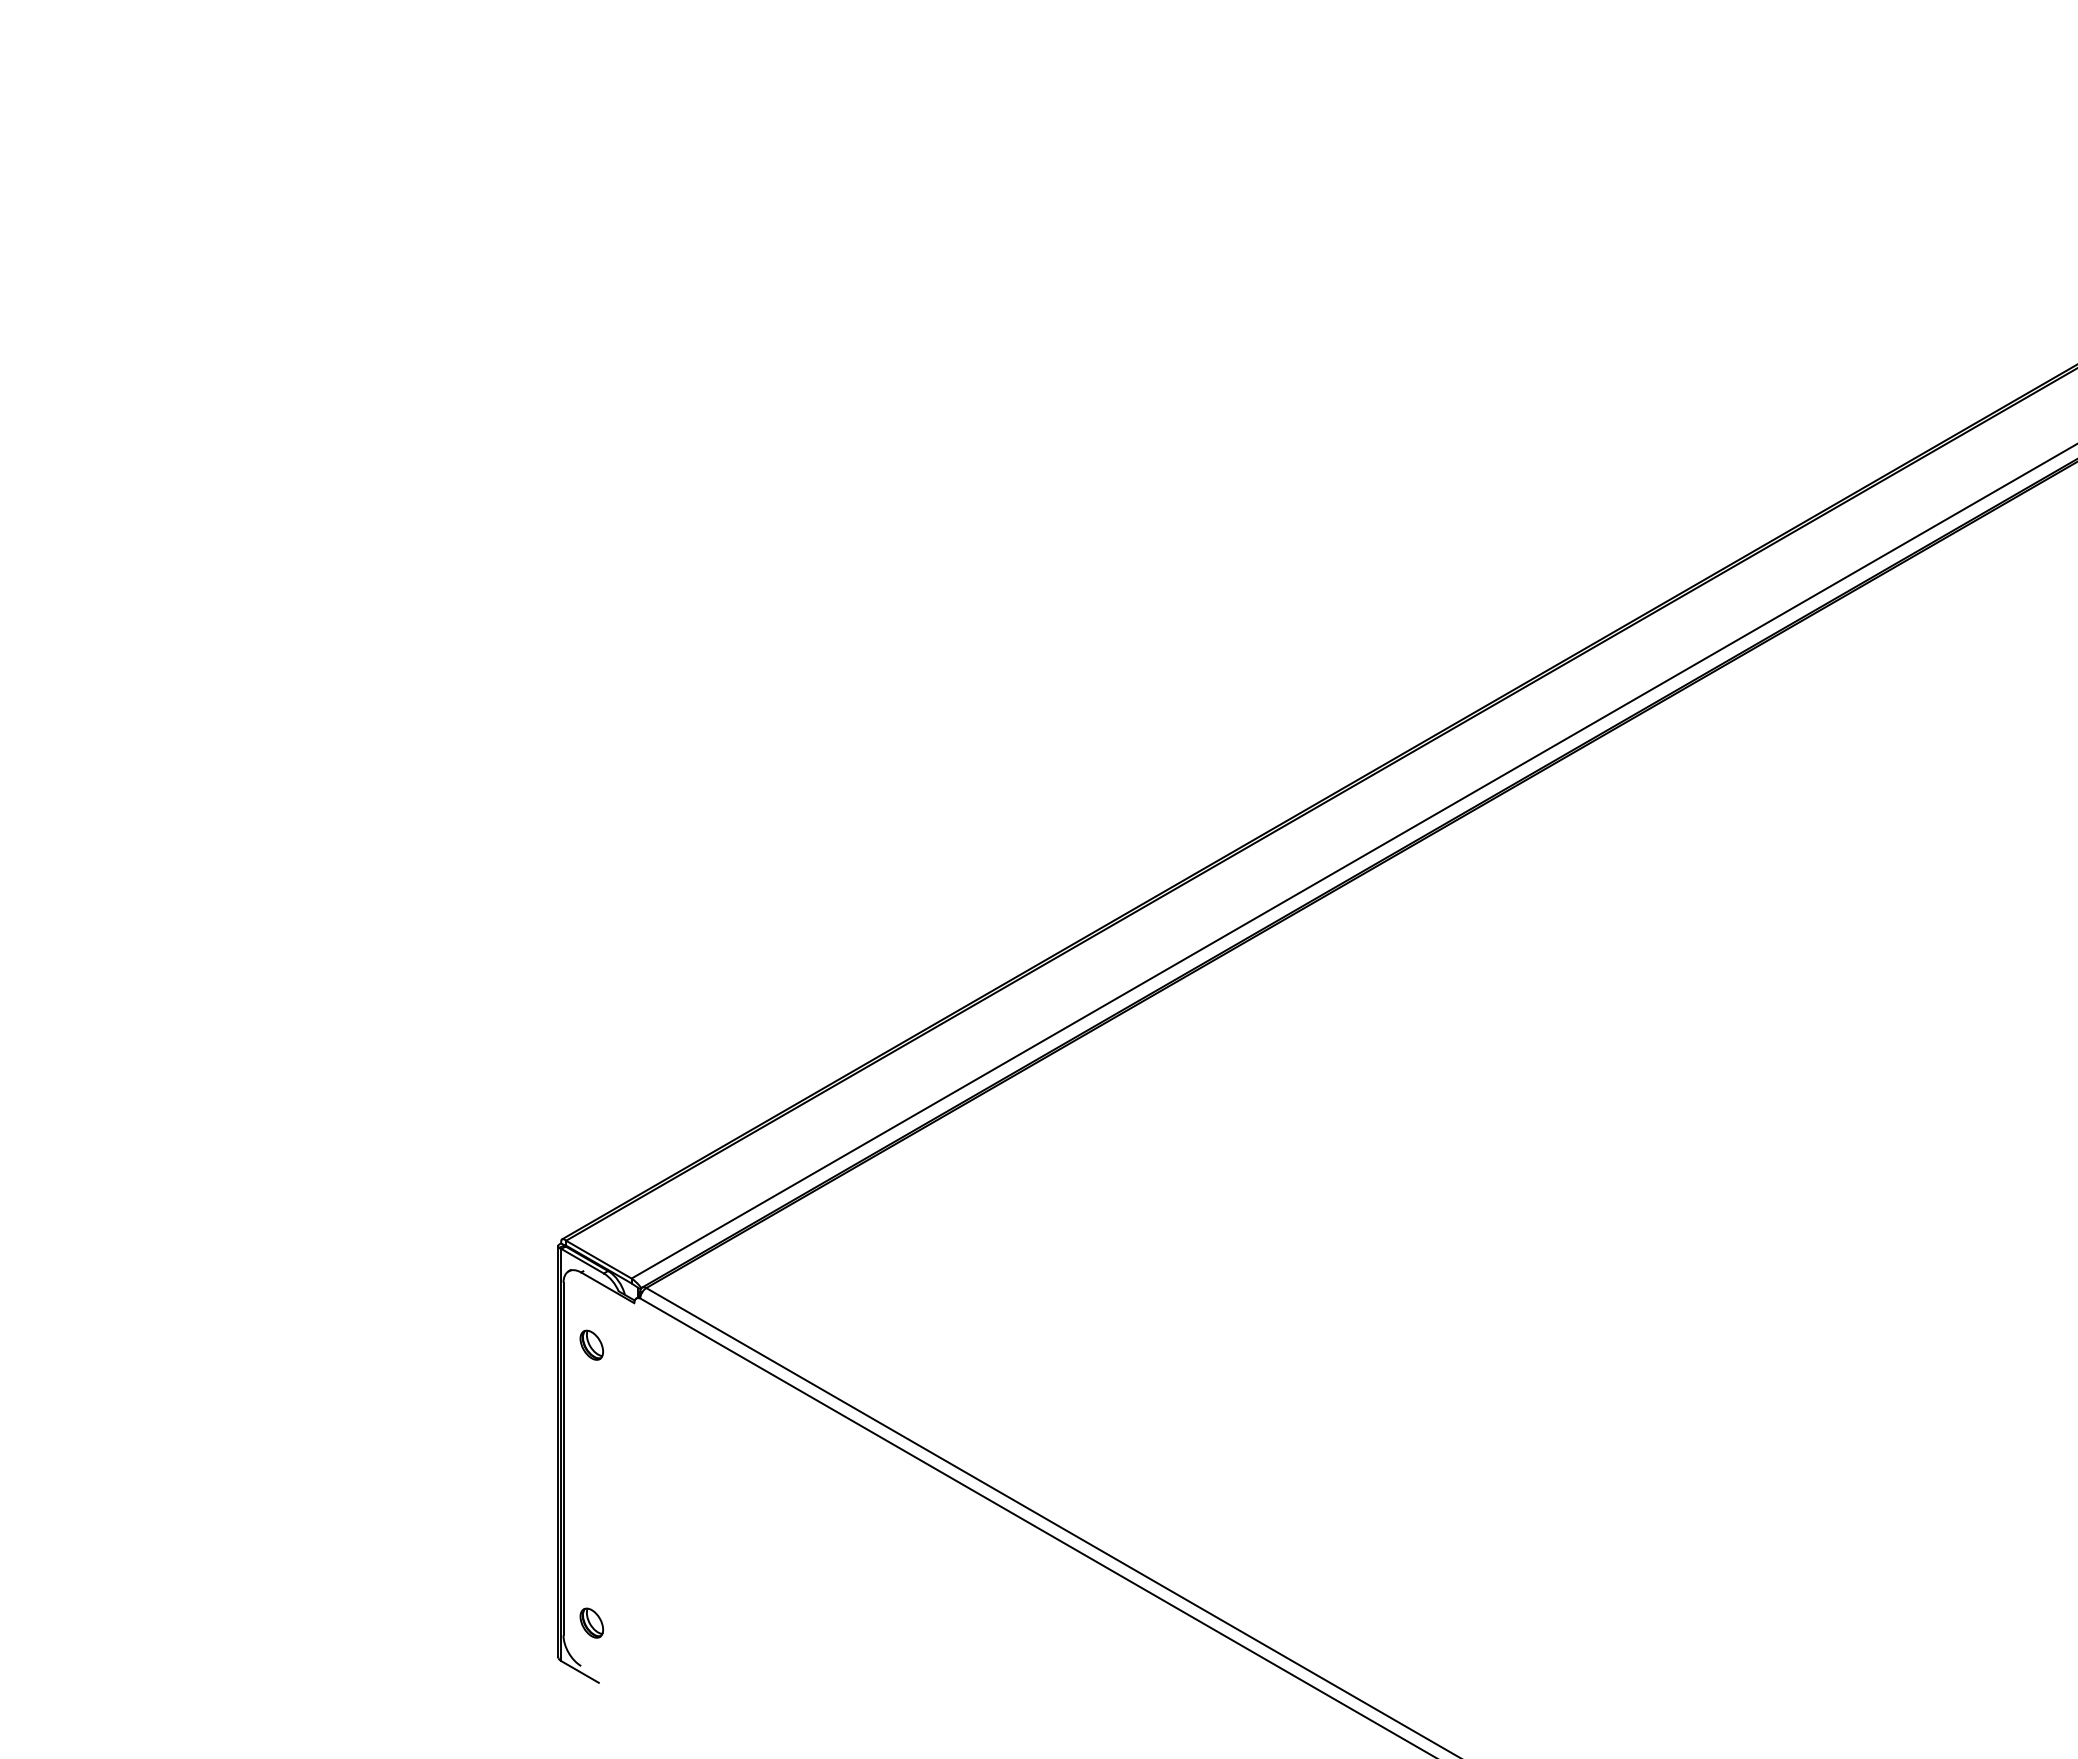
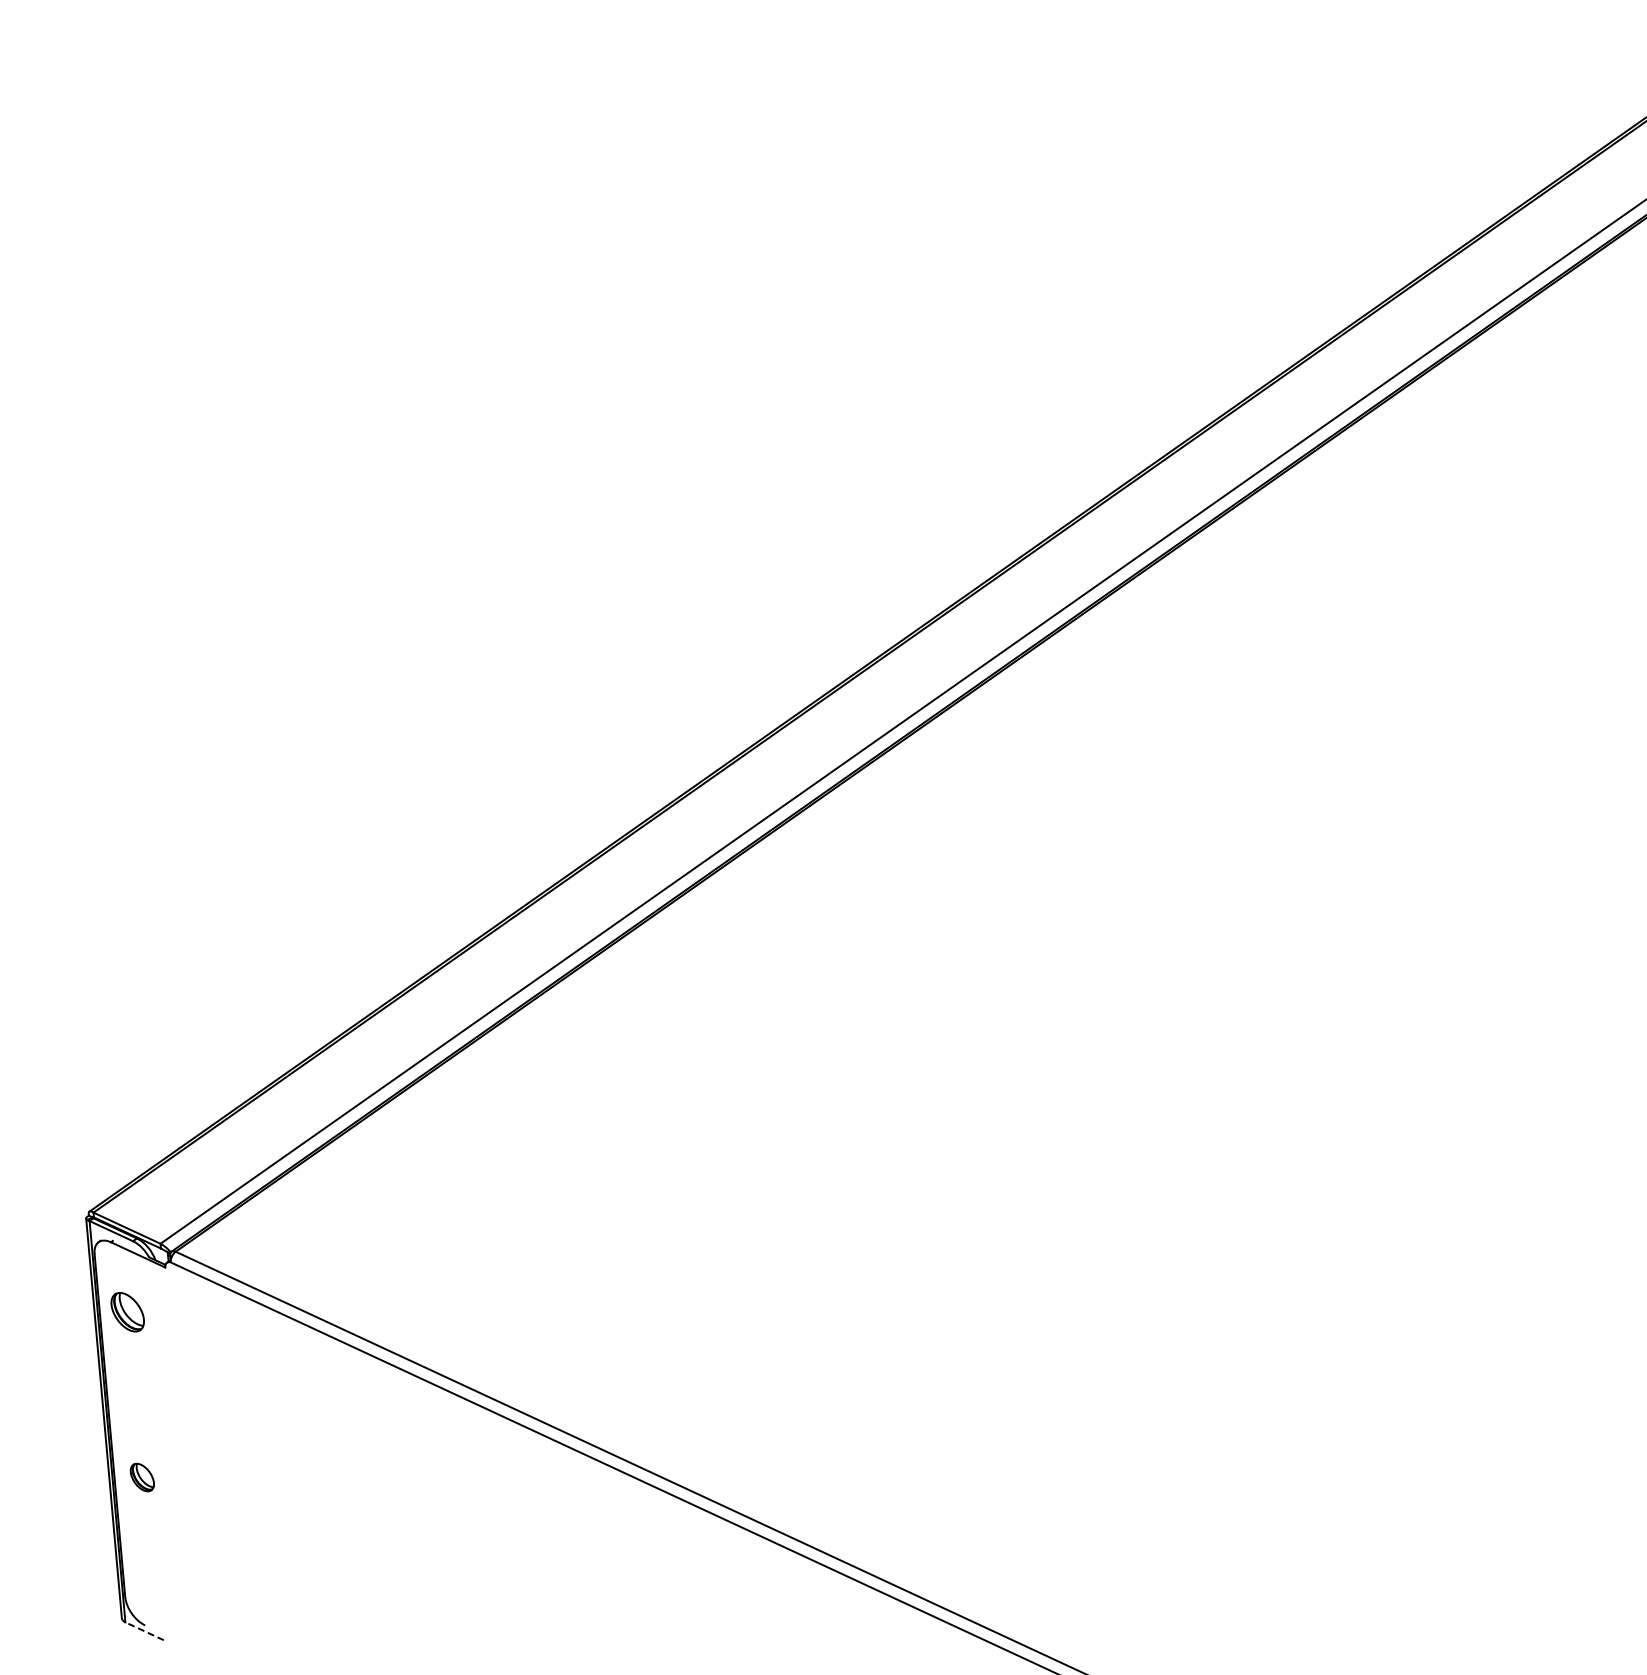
part: (591, 1344) -> (127, 1311), size x1.4
part: (591, 1622) -> (141, 1476), moved
line: (580, 1672) -> (144, 1631), solid -> dashed

